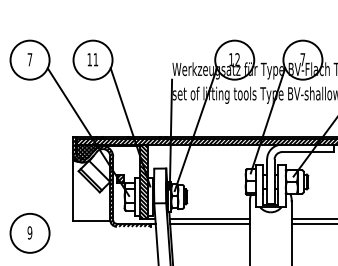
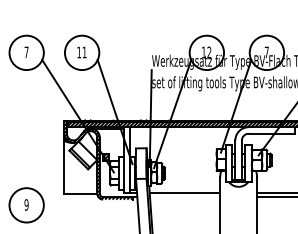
hatch: (87, 151) -> (77, 133), removed
hatch: (143, 182) -> (126, 160), removed
line: (210, 223) -> (185, 196), removed

